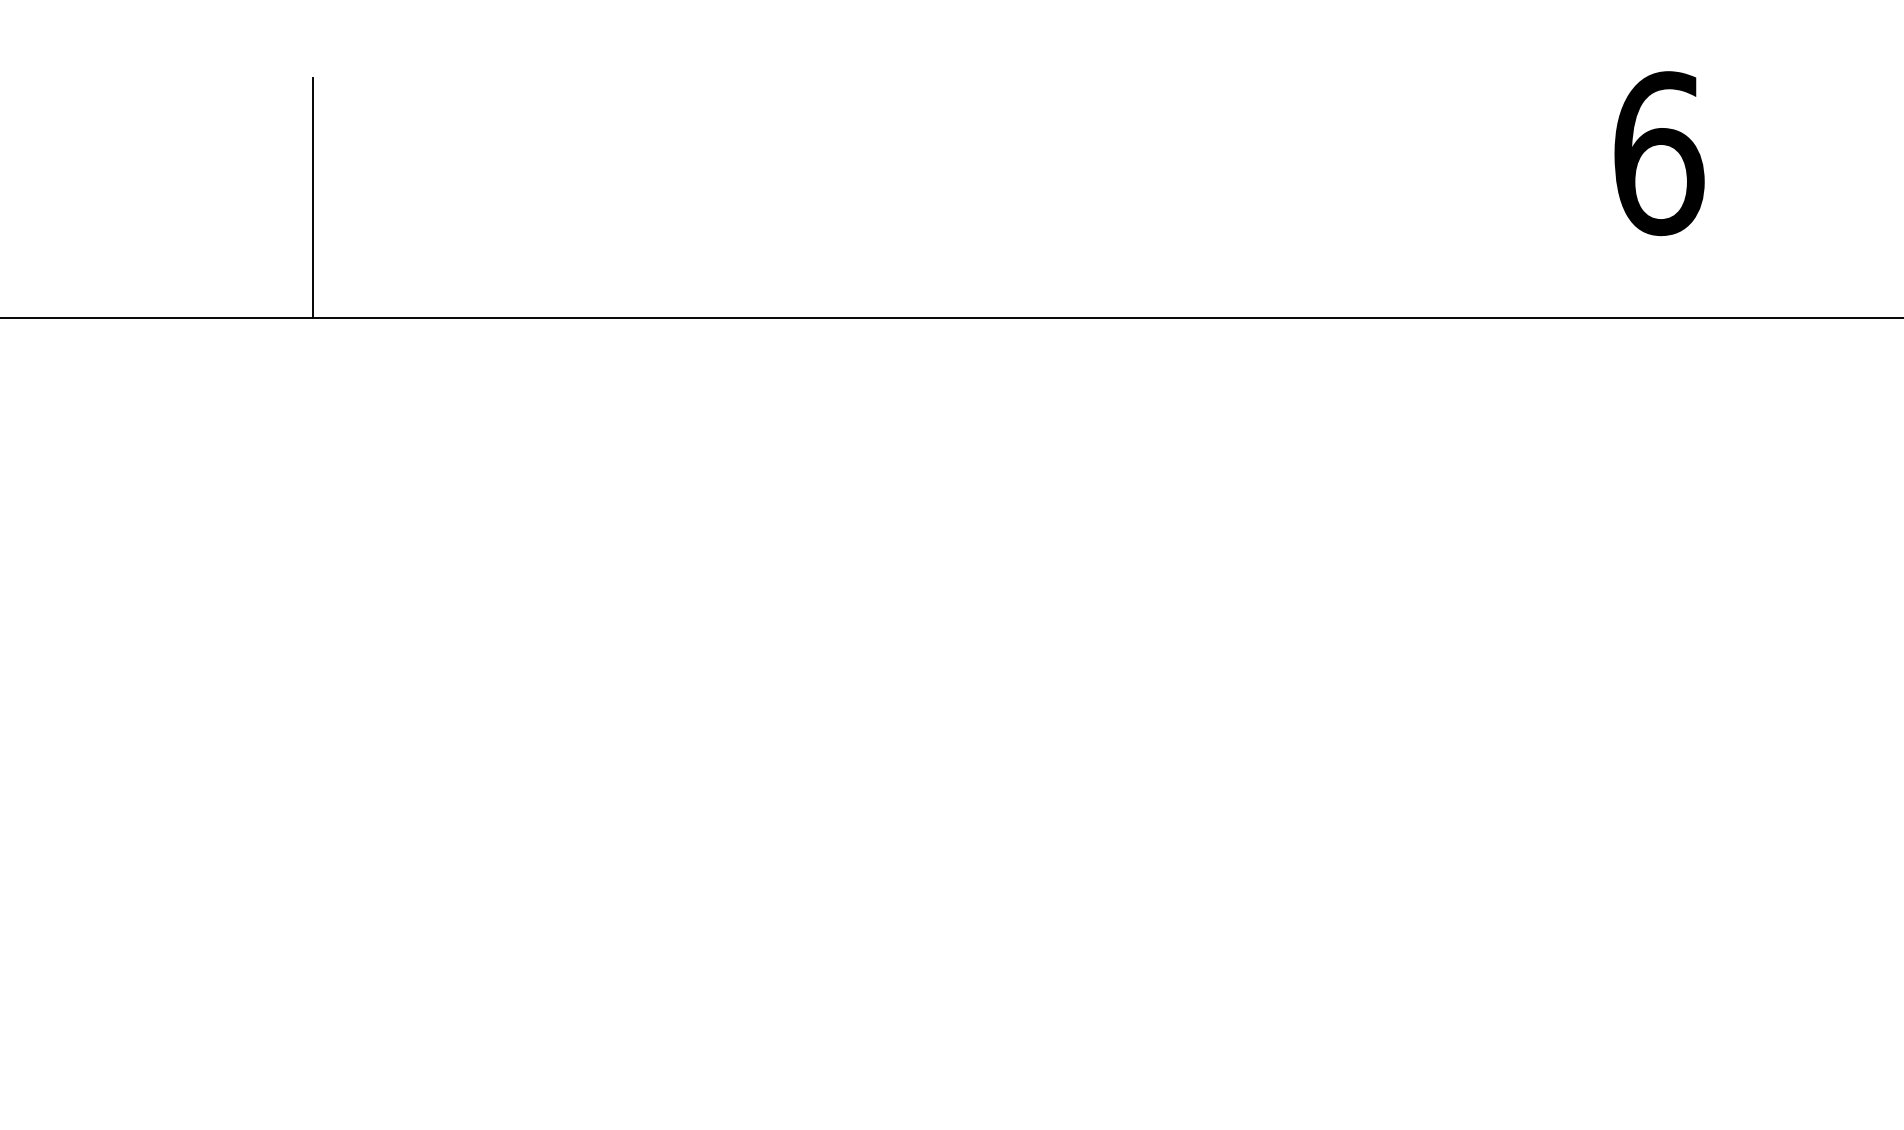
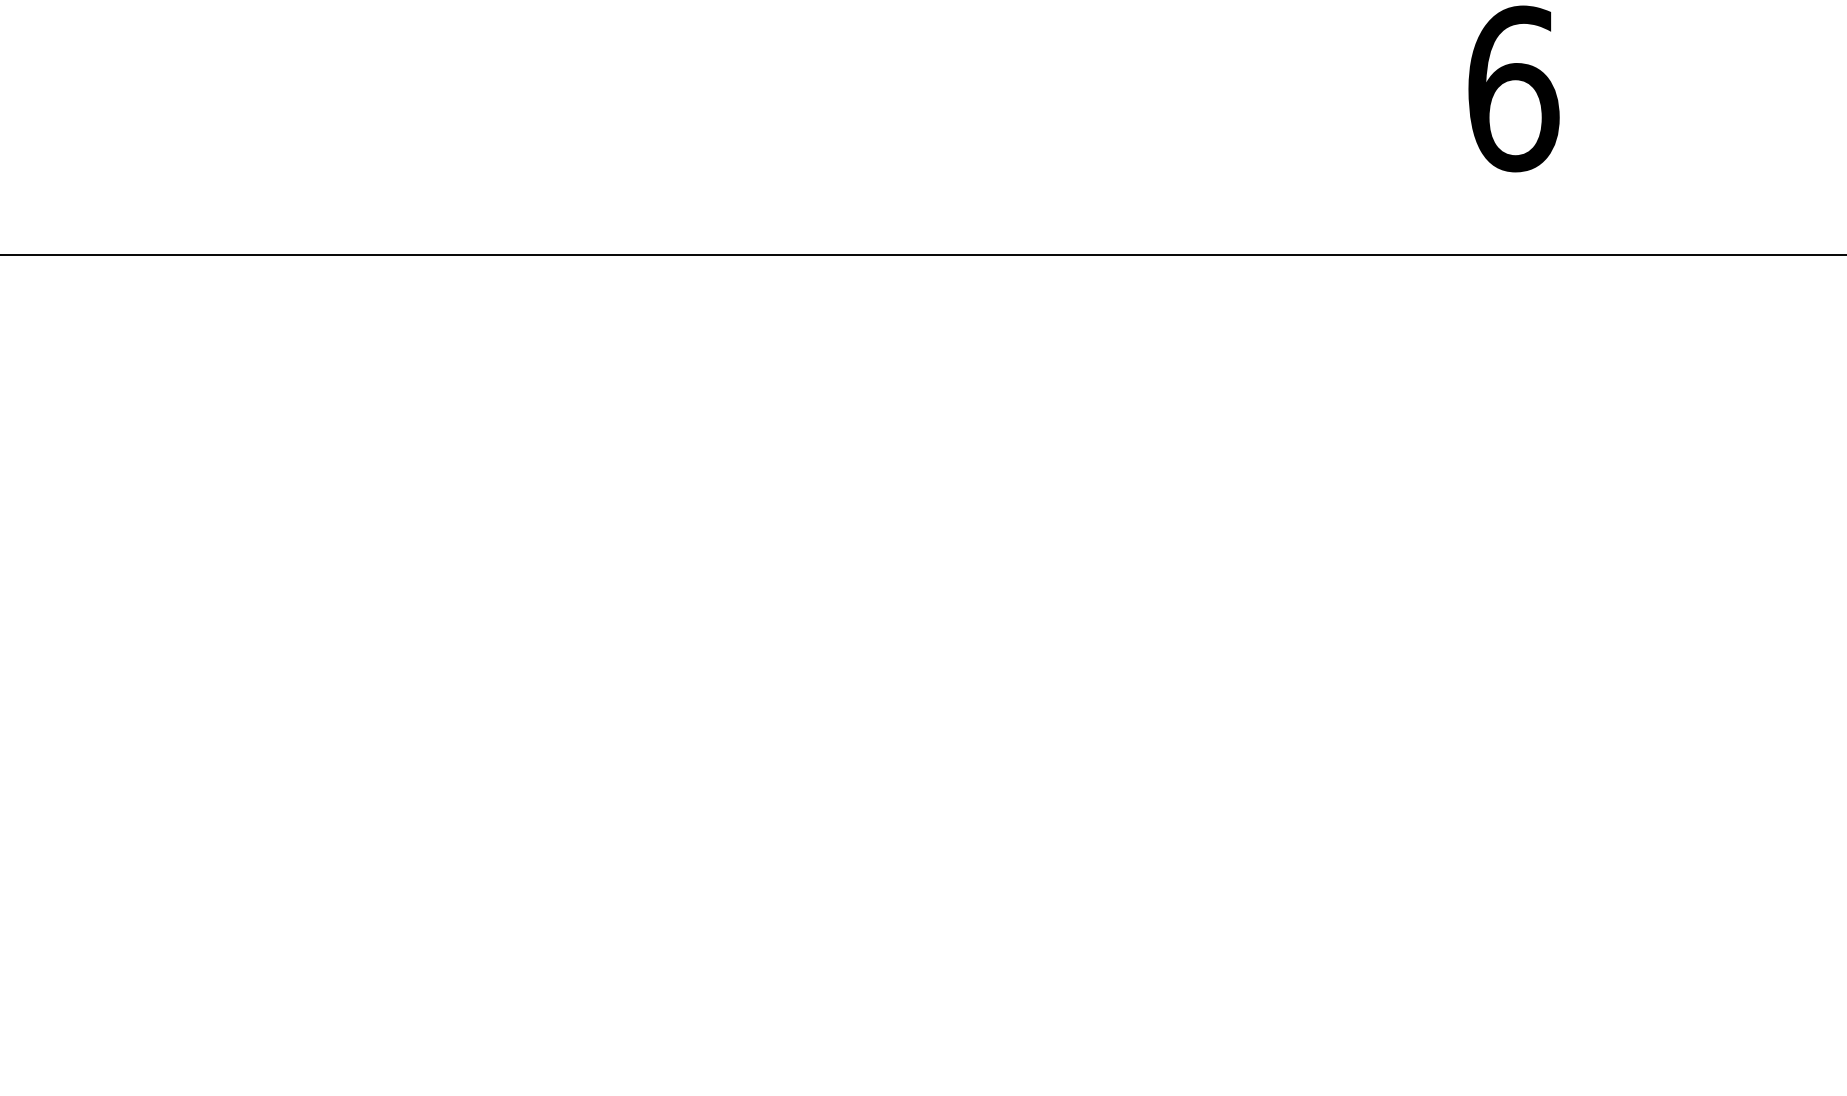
line: (313, 197) -> (152, 133), removed

